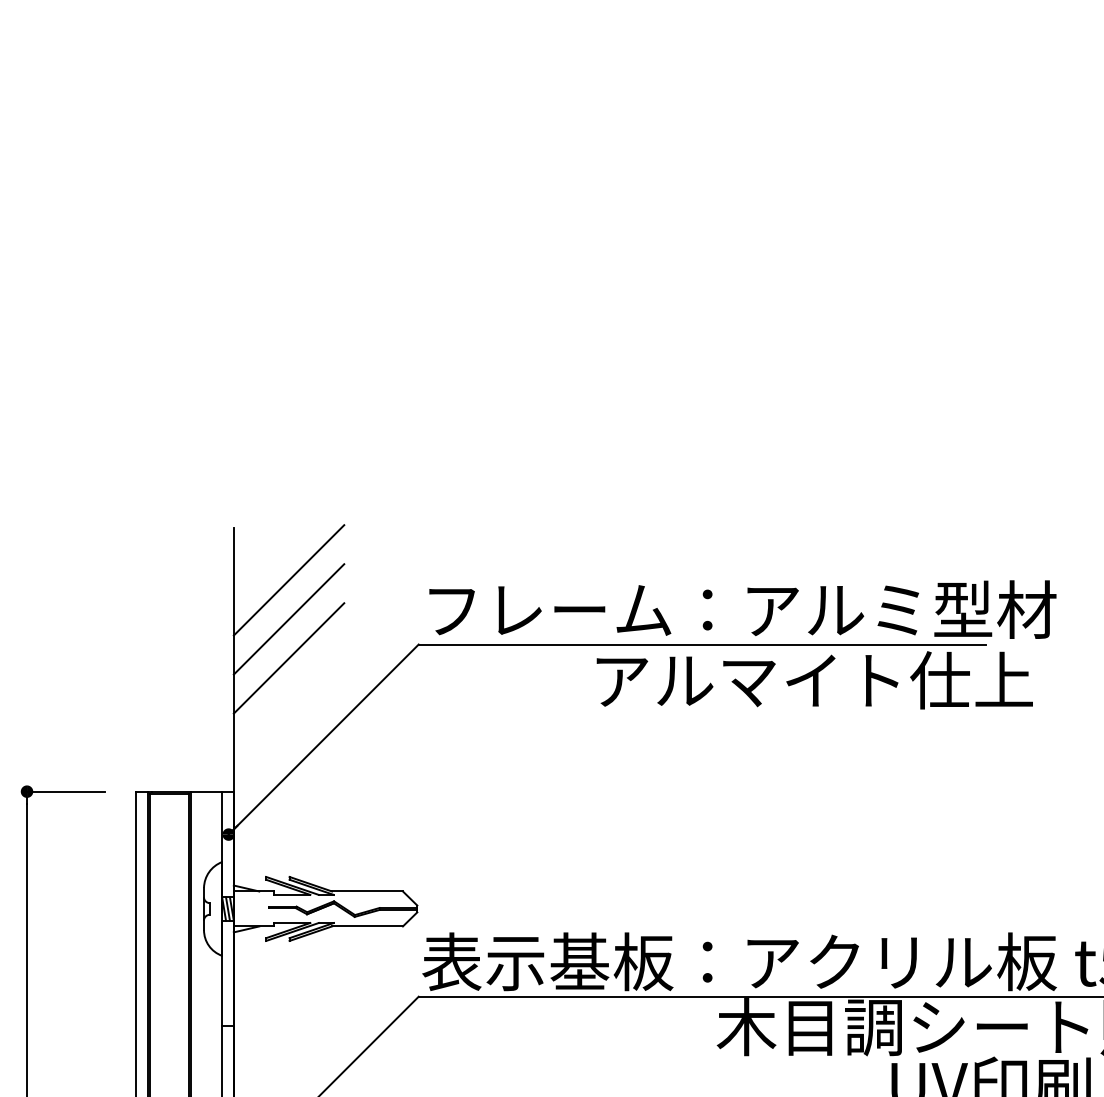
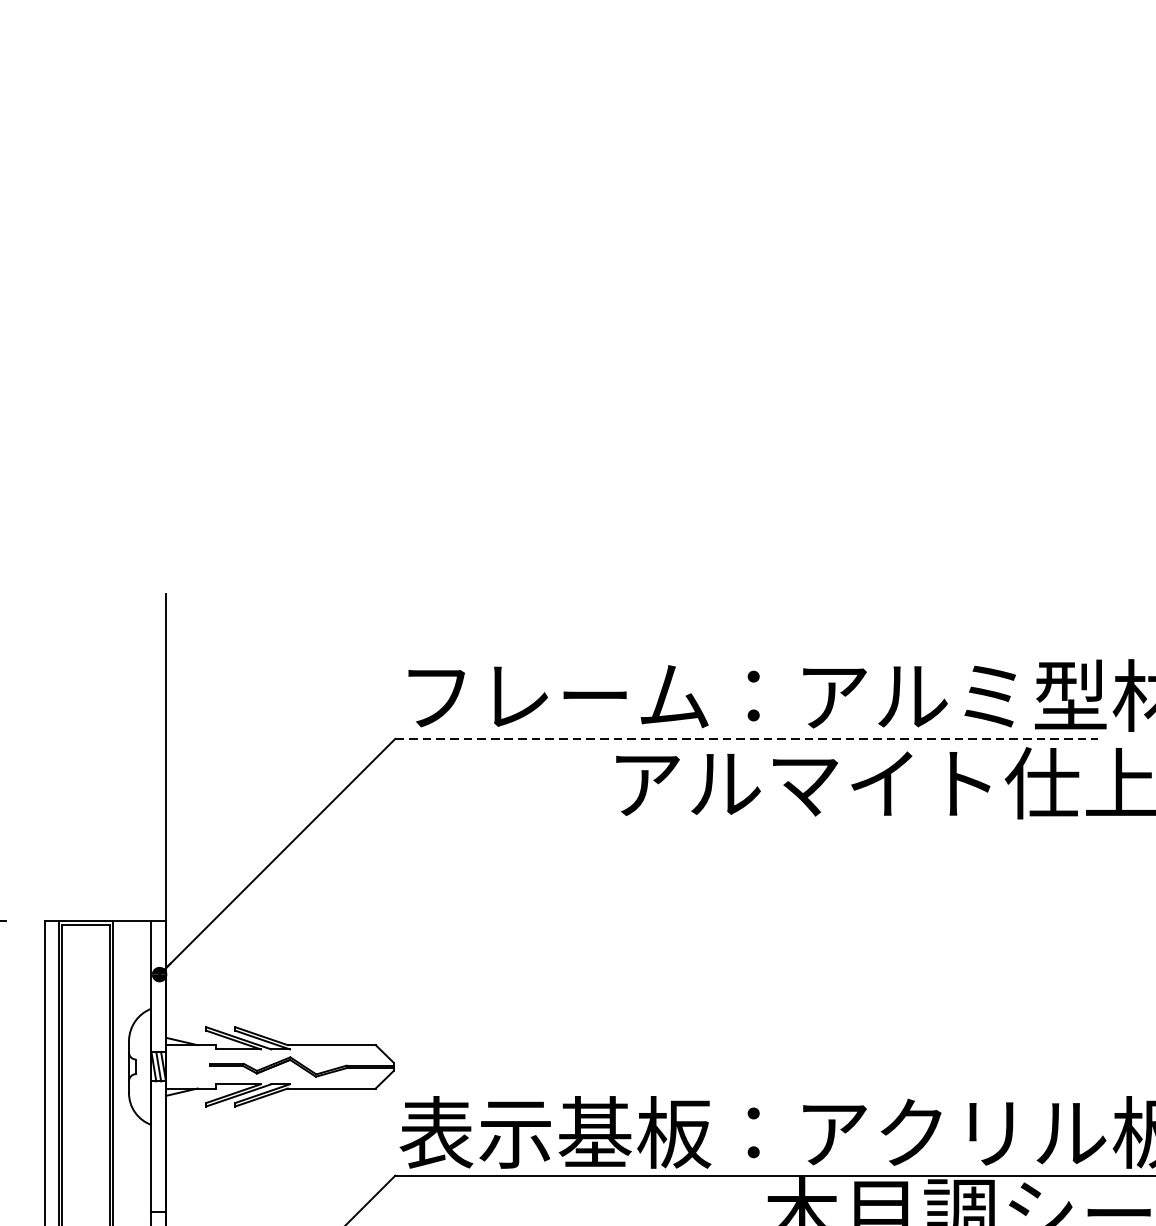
line: (288, 580) -> (233, 659), removed
line: (288, 619) -> (233, 707), removed
line: (702, 644) -> (747, 738), solid -> dashed
line: (288, 658) -> (233, 756), removed

